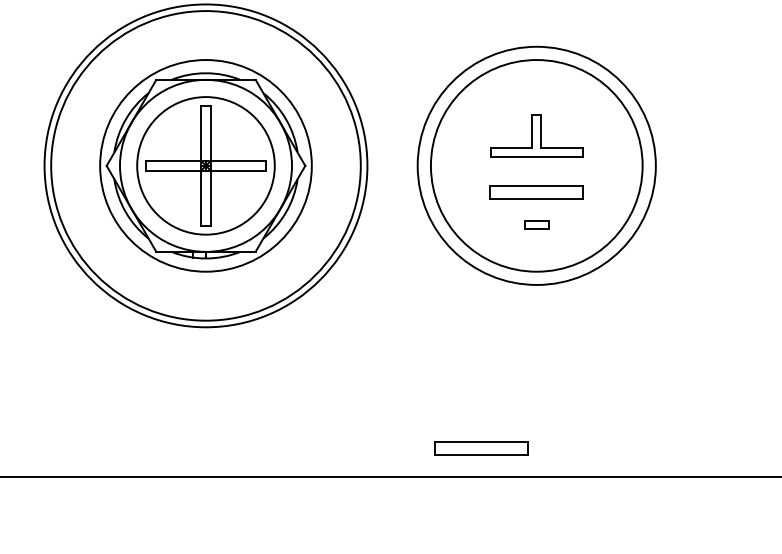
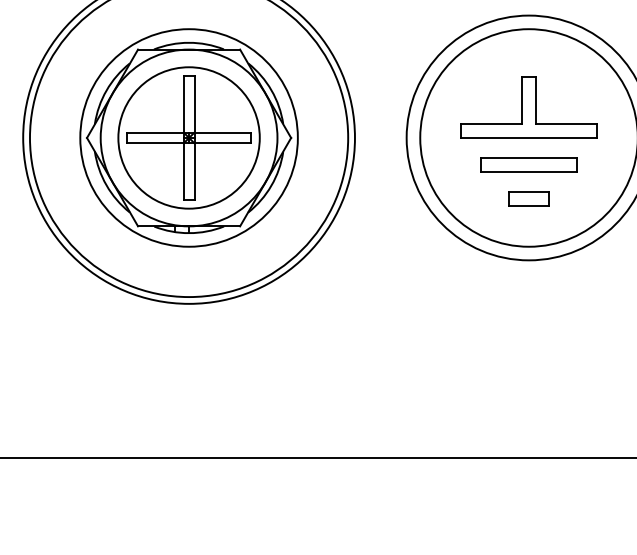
part: (536, 135) -> (528, 106), size x1.43
part: (536, 225) -> (528, 199), size x1.67
part: (481, 448) -> (472, 428), removed

